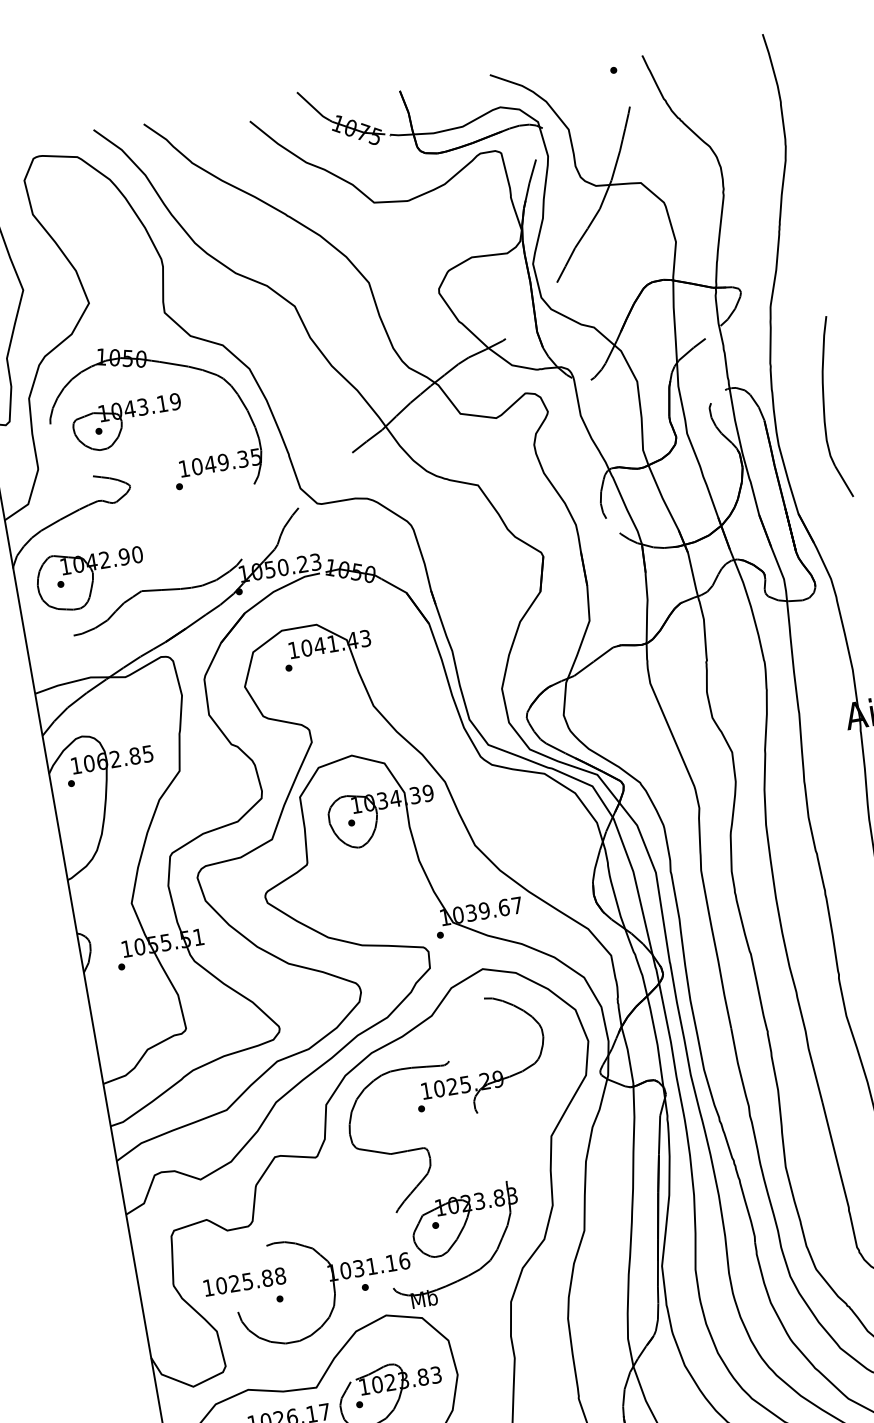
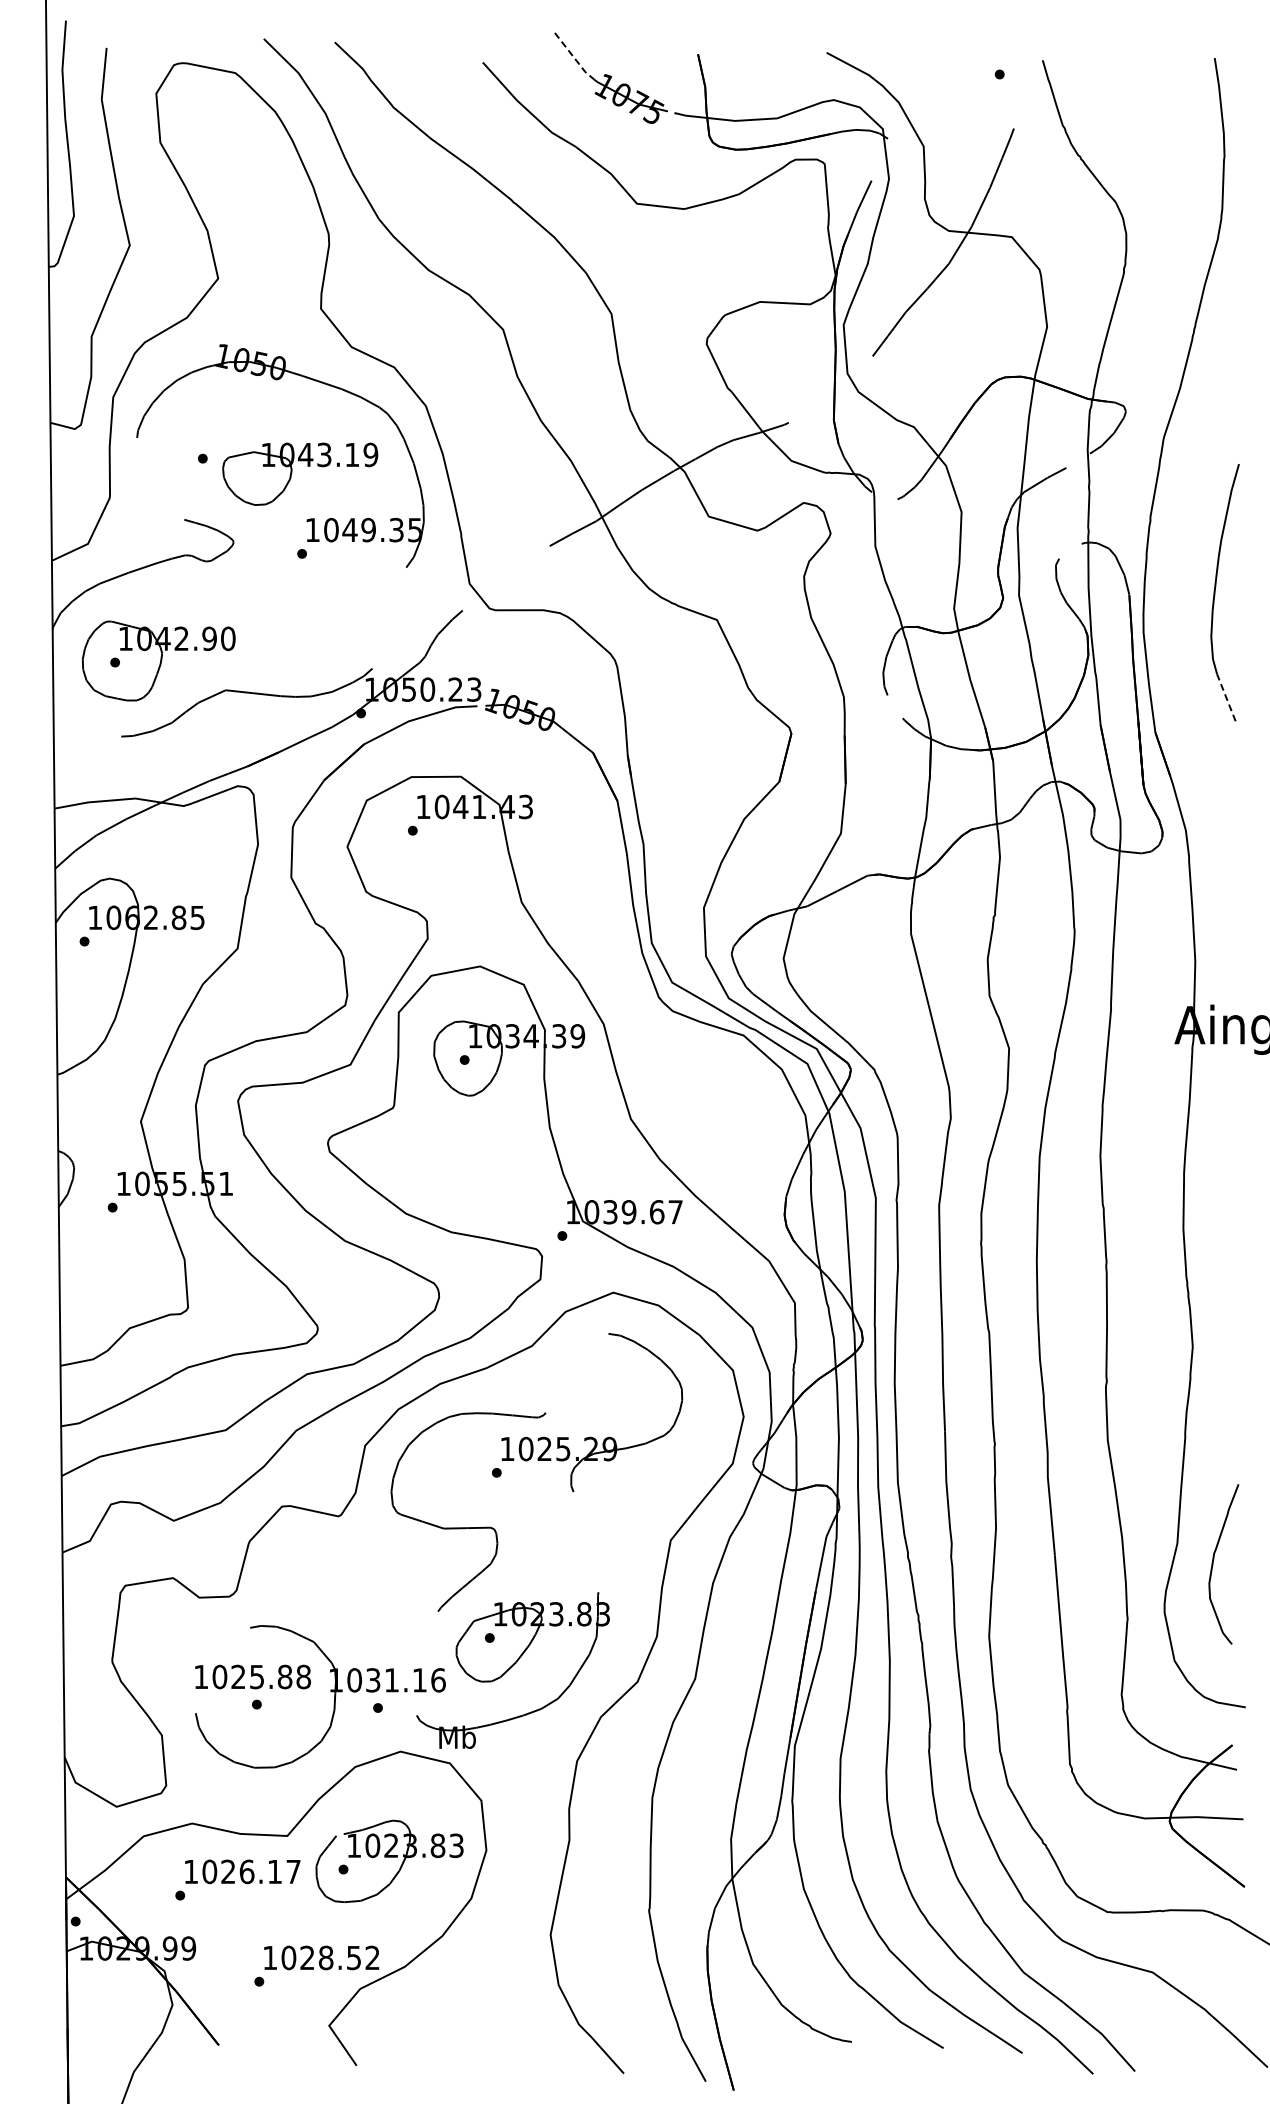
line: (313, 107) -> (574, 58), solid -> dashed
part: (122, 423) -> (292, 473), moved
line: (844, 481) -> (1226, 697), solid -> dashed
text: (244, 1281) -> (252, 1676), moved

